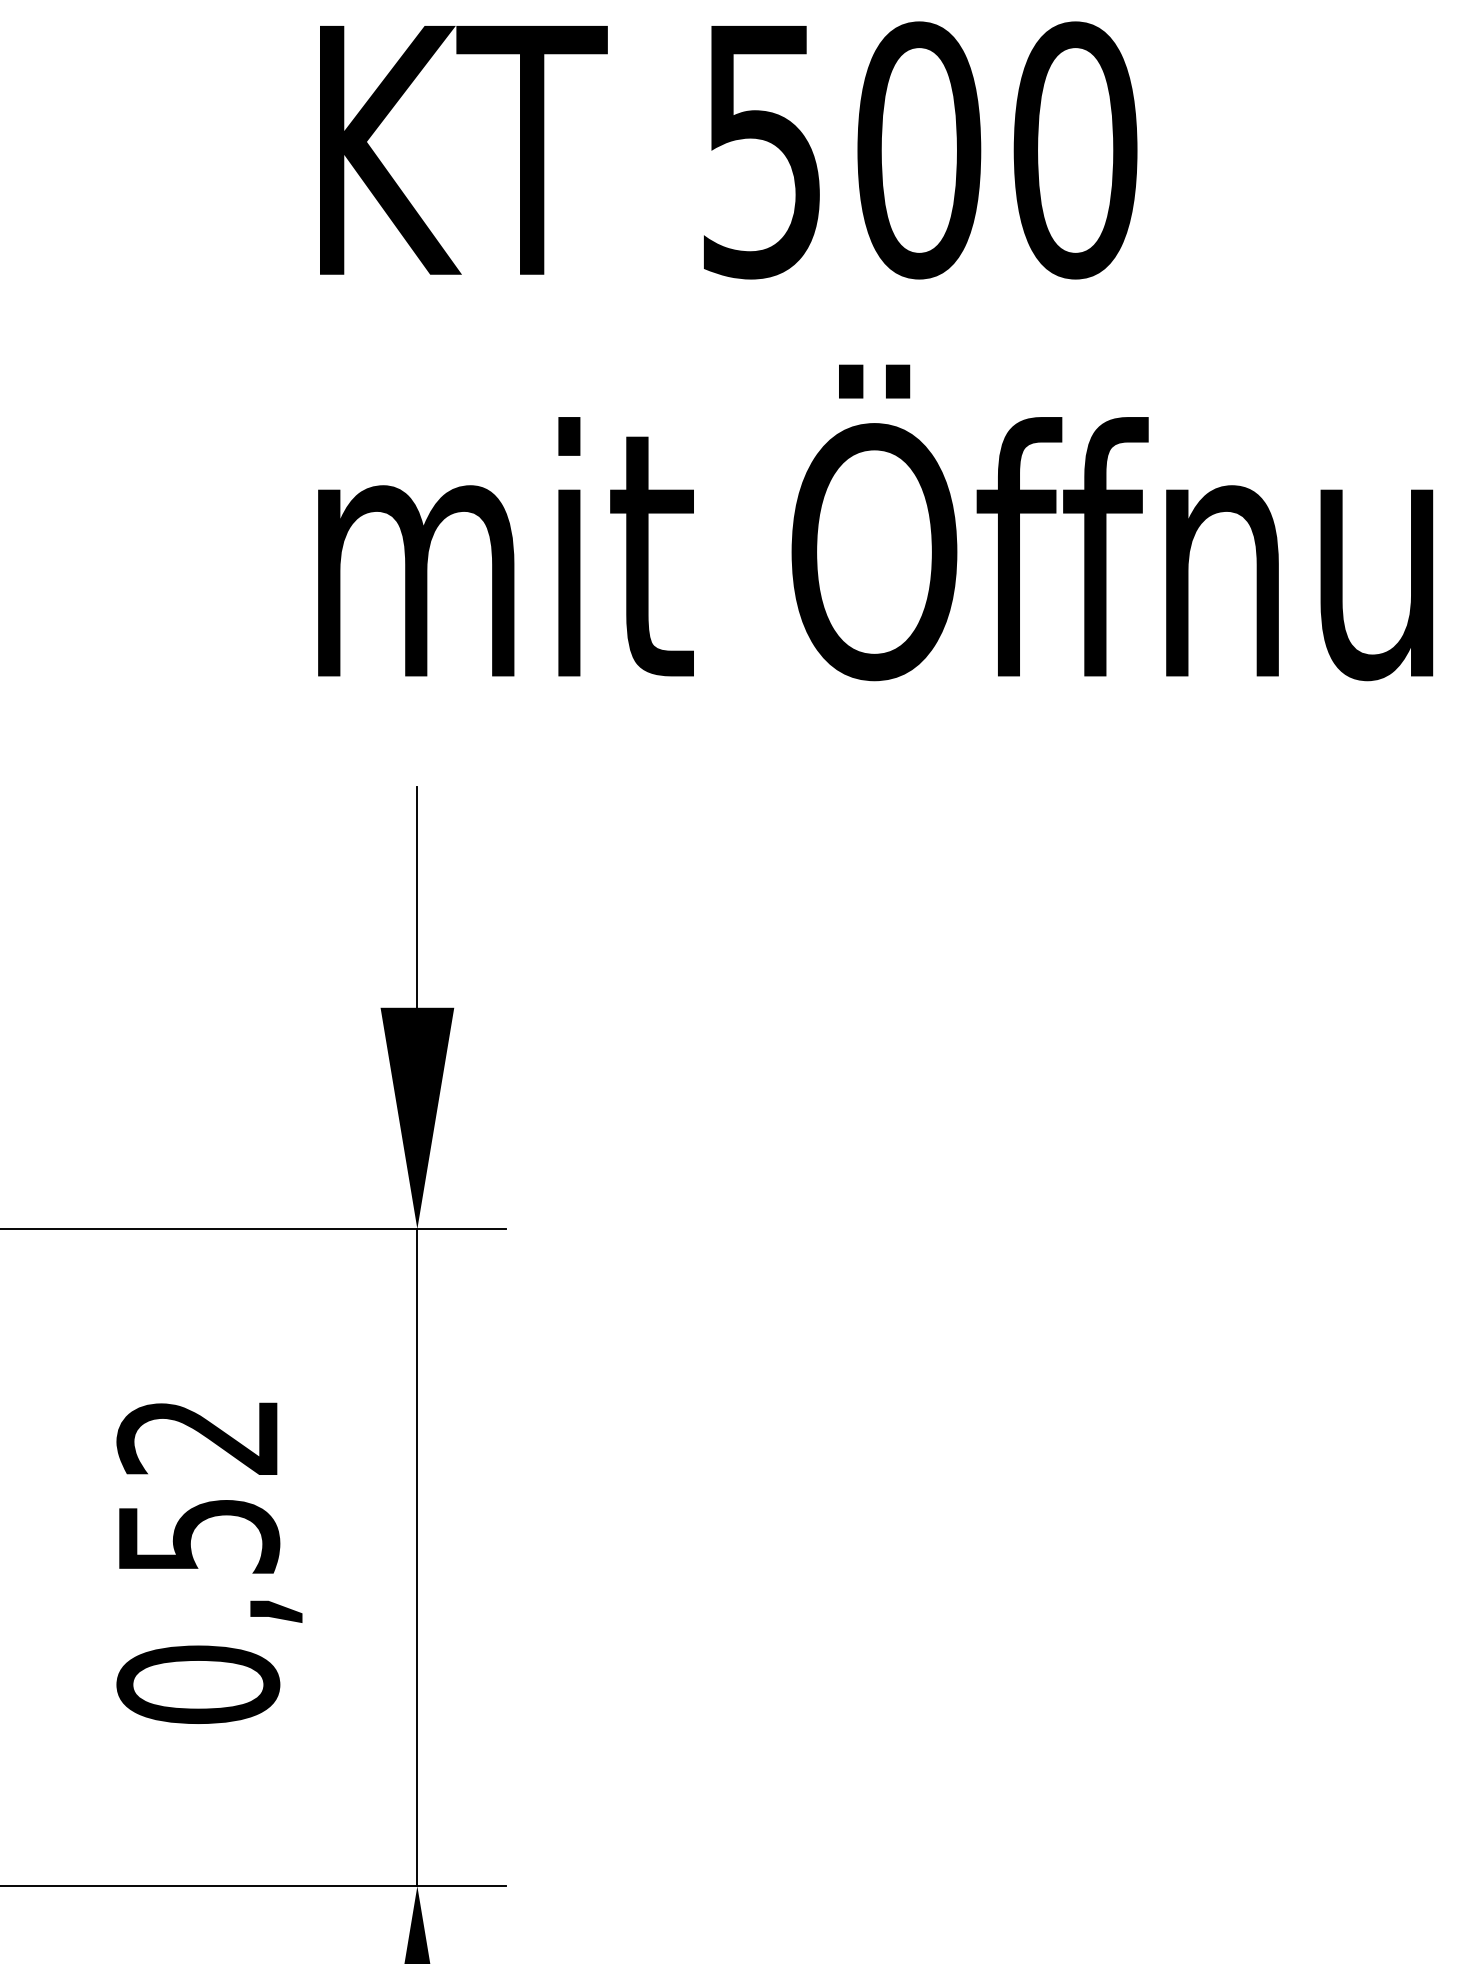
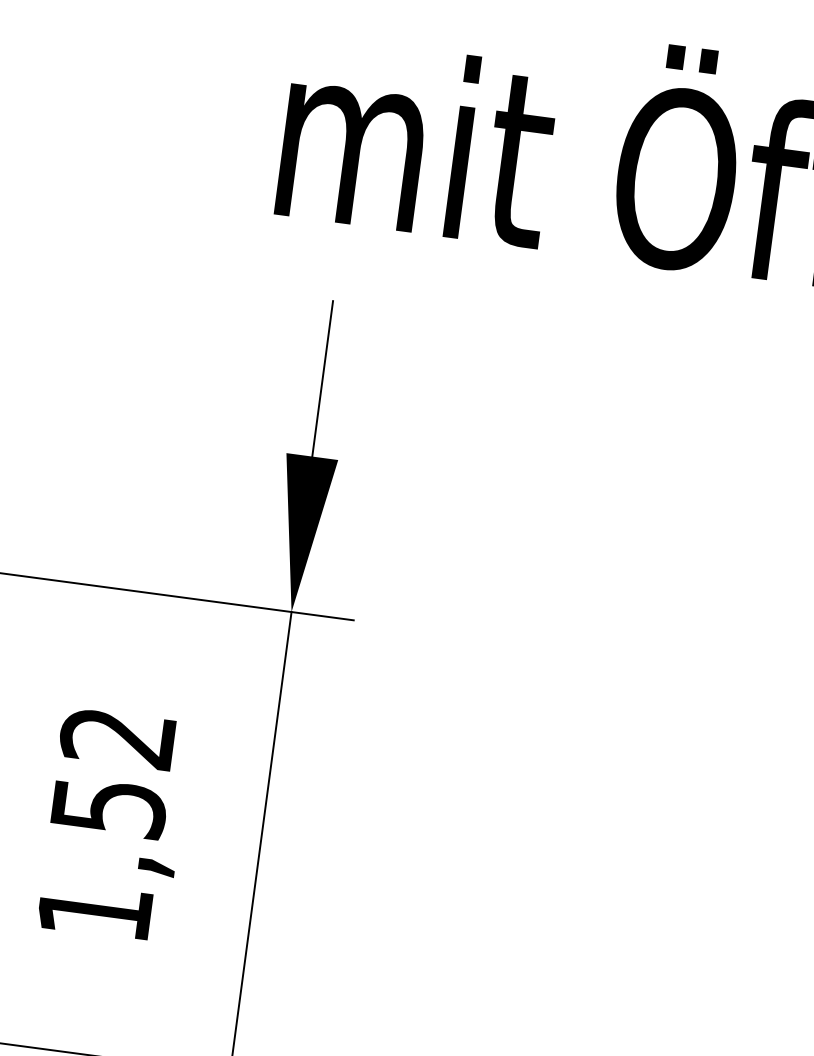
text: (198, 1684) -> (95, 911), 0,52 -> 1,52

